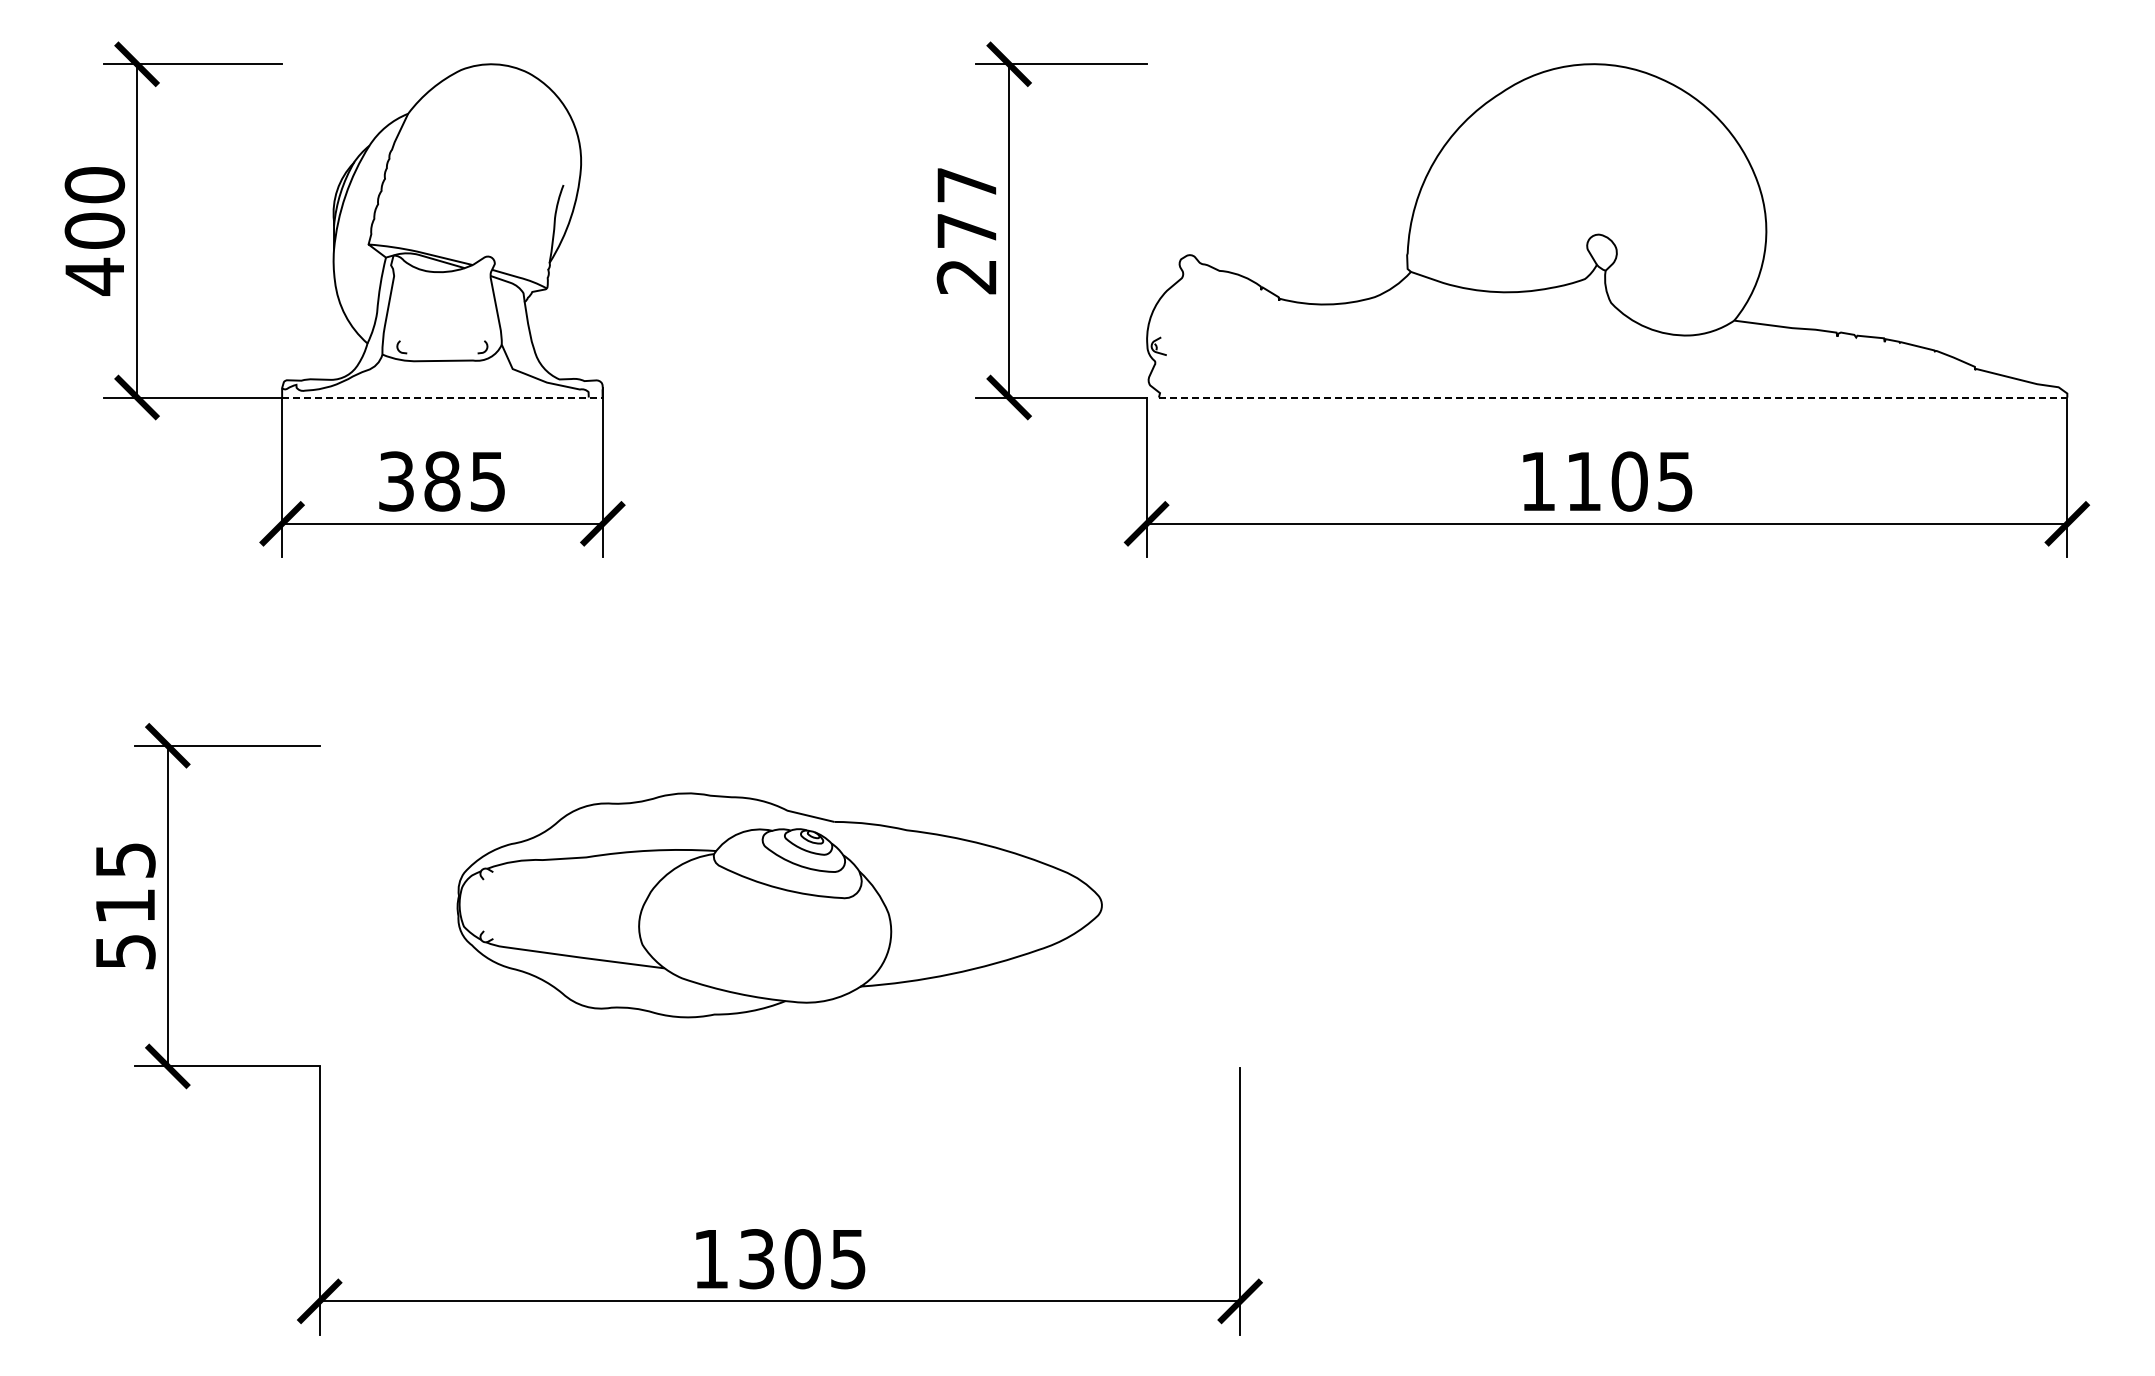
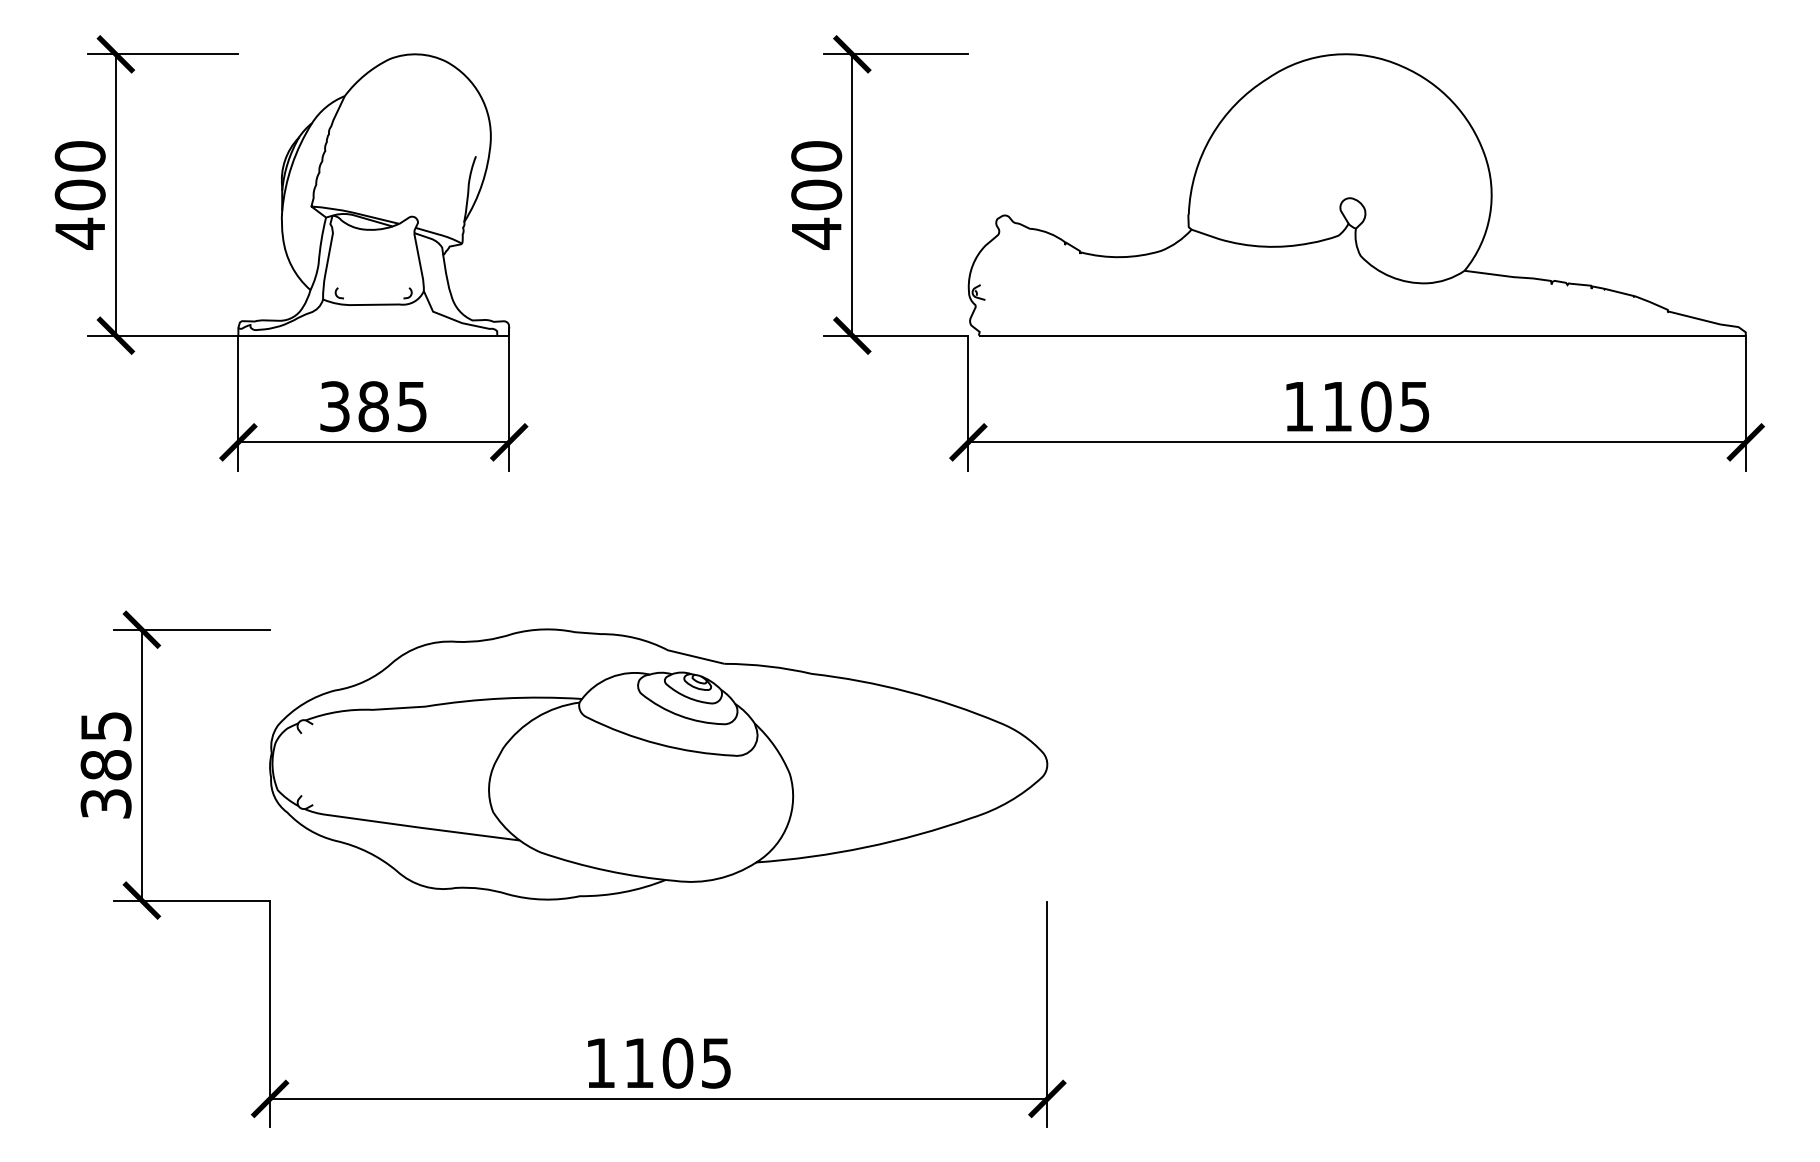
text: (966, 231) -> (816, 195), 277 -> 400
line: (442, 397) -> (373, 335), dashed -> solid
line: (1613, 397) -> (1362, 335), dashed -> solid
part: (779, 905) -> (658, 764), size x1.43
text: (125, 928) -> (106, 784), 515 -> 385
text: (756, 1259) -> (638, 1063), 1305 -> 1105

